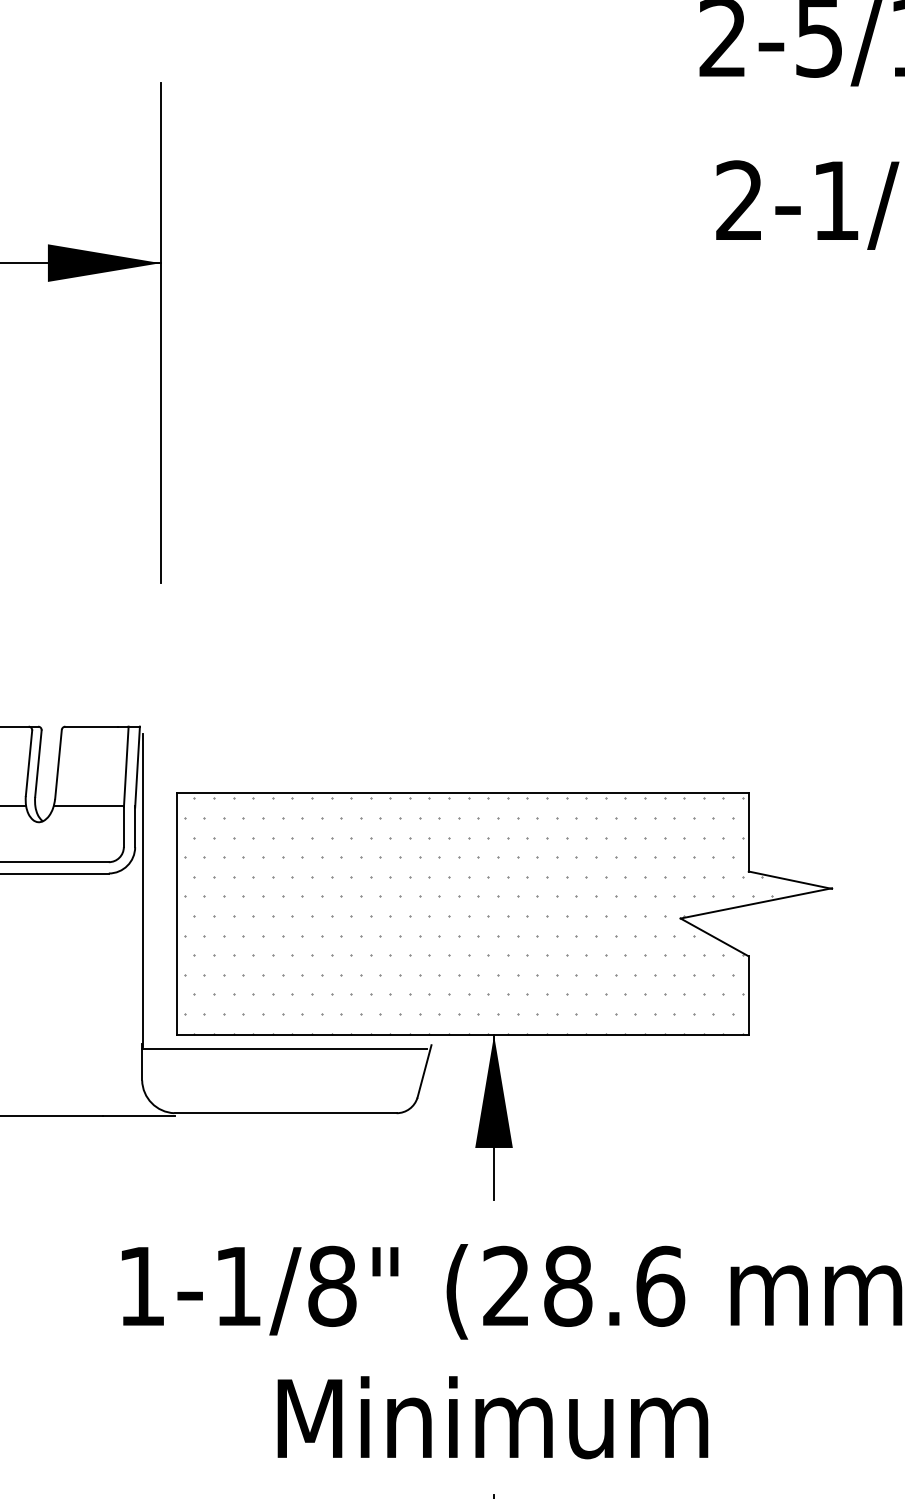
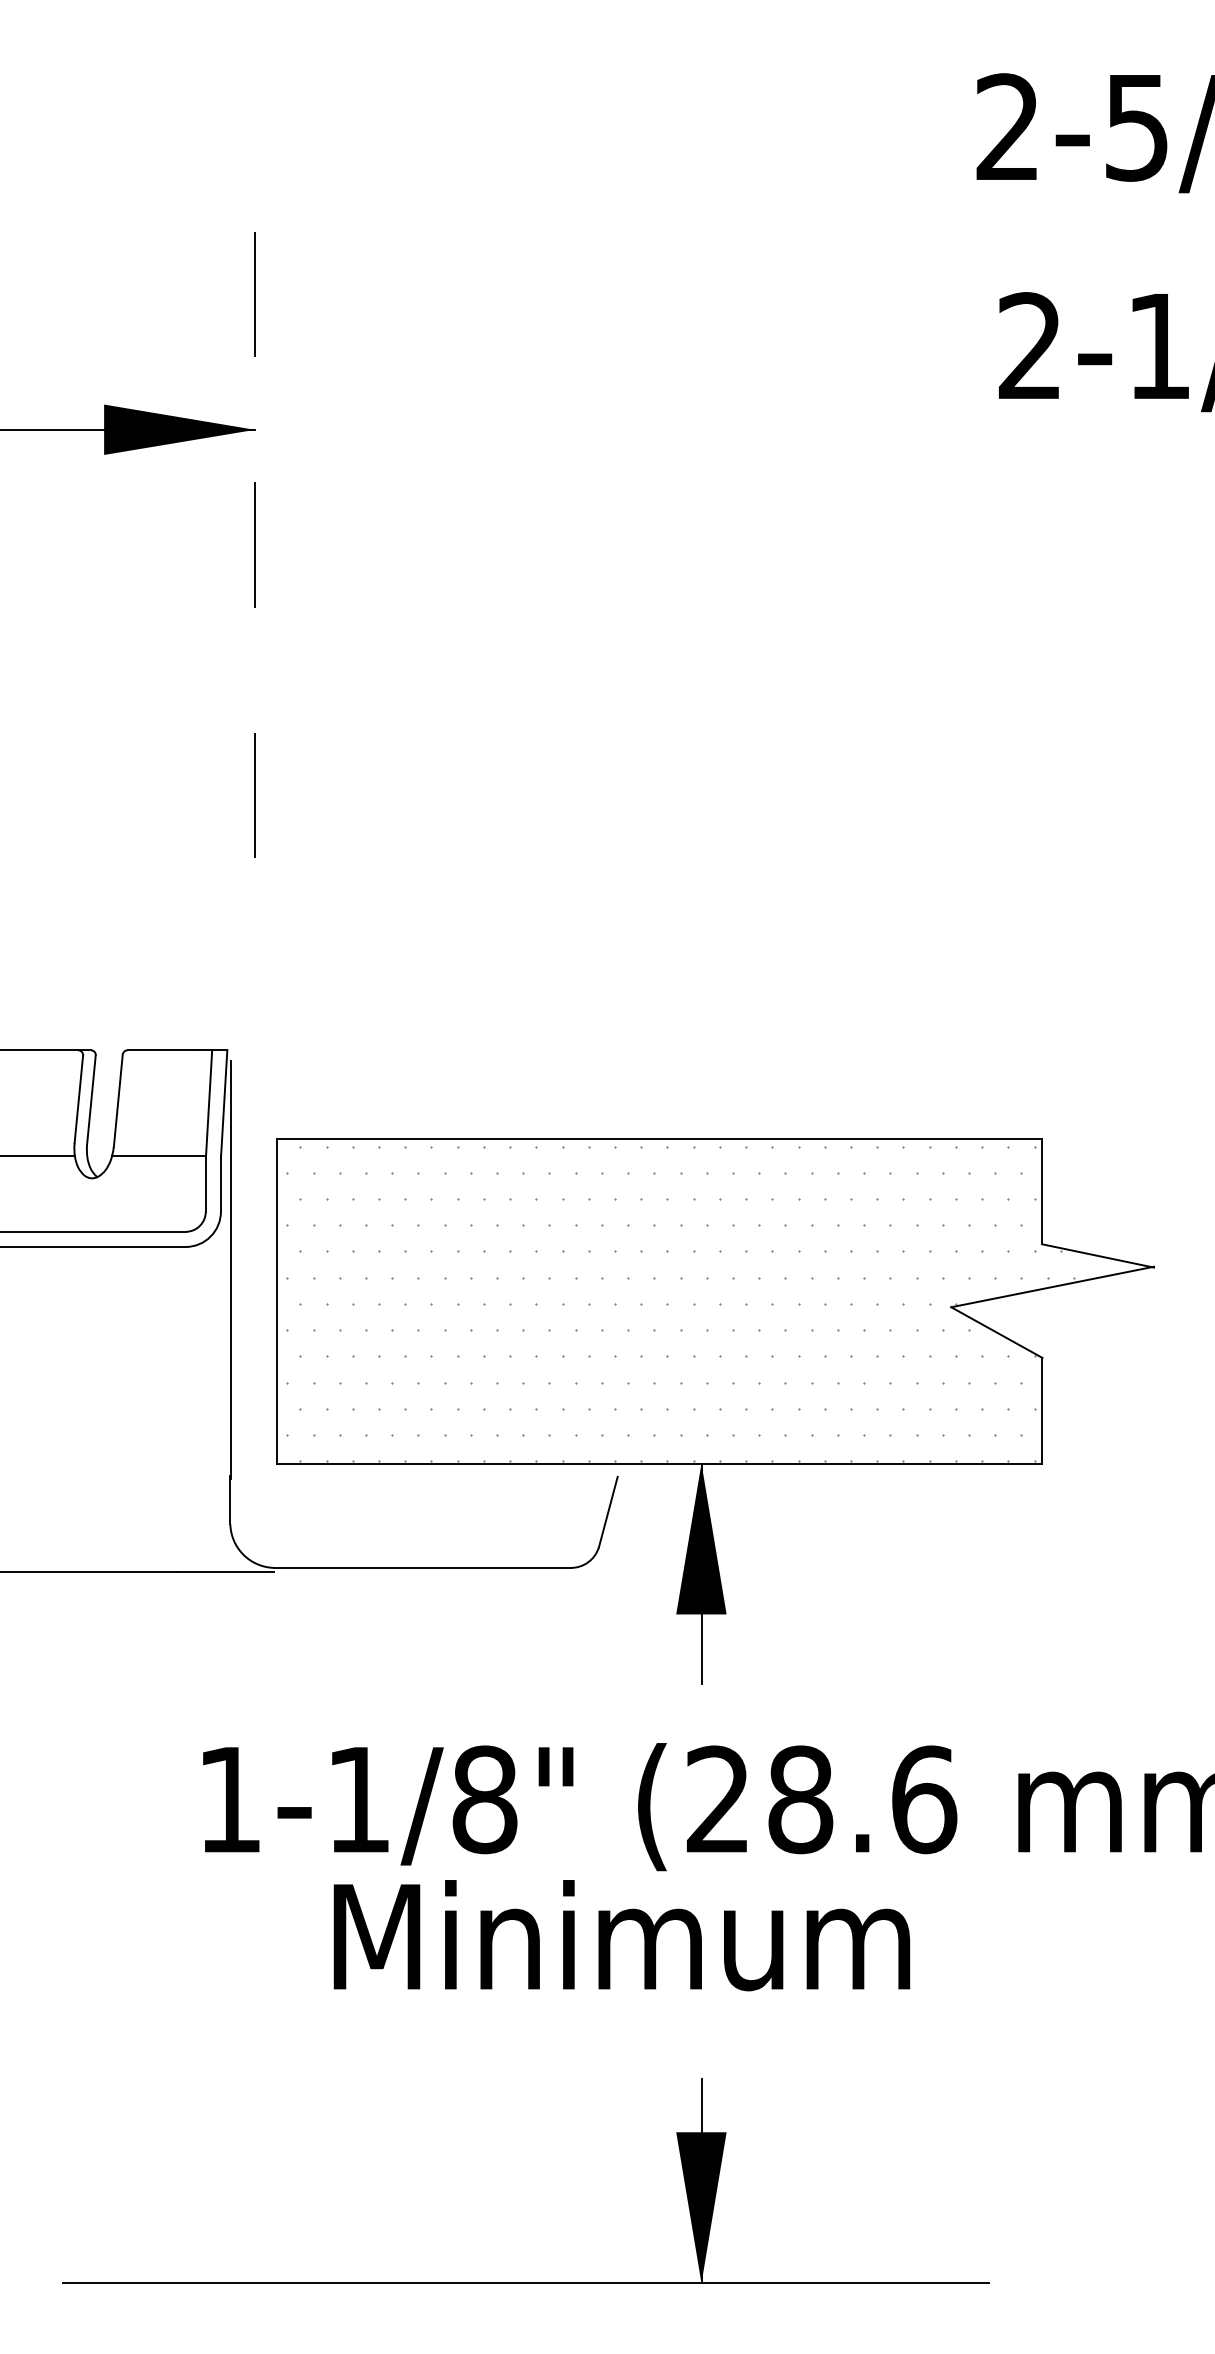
line: (160, 332) -> (255, 522), solid -> dashed
line: (284, 1048) -> (421, 1481), removed
text: (492, 1417) -> (621, 1935), moved

